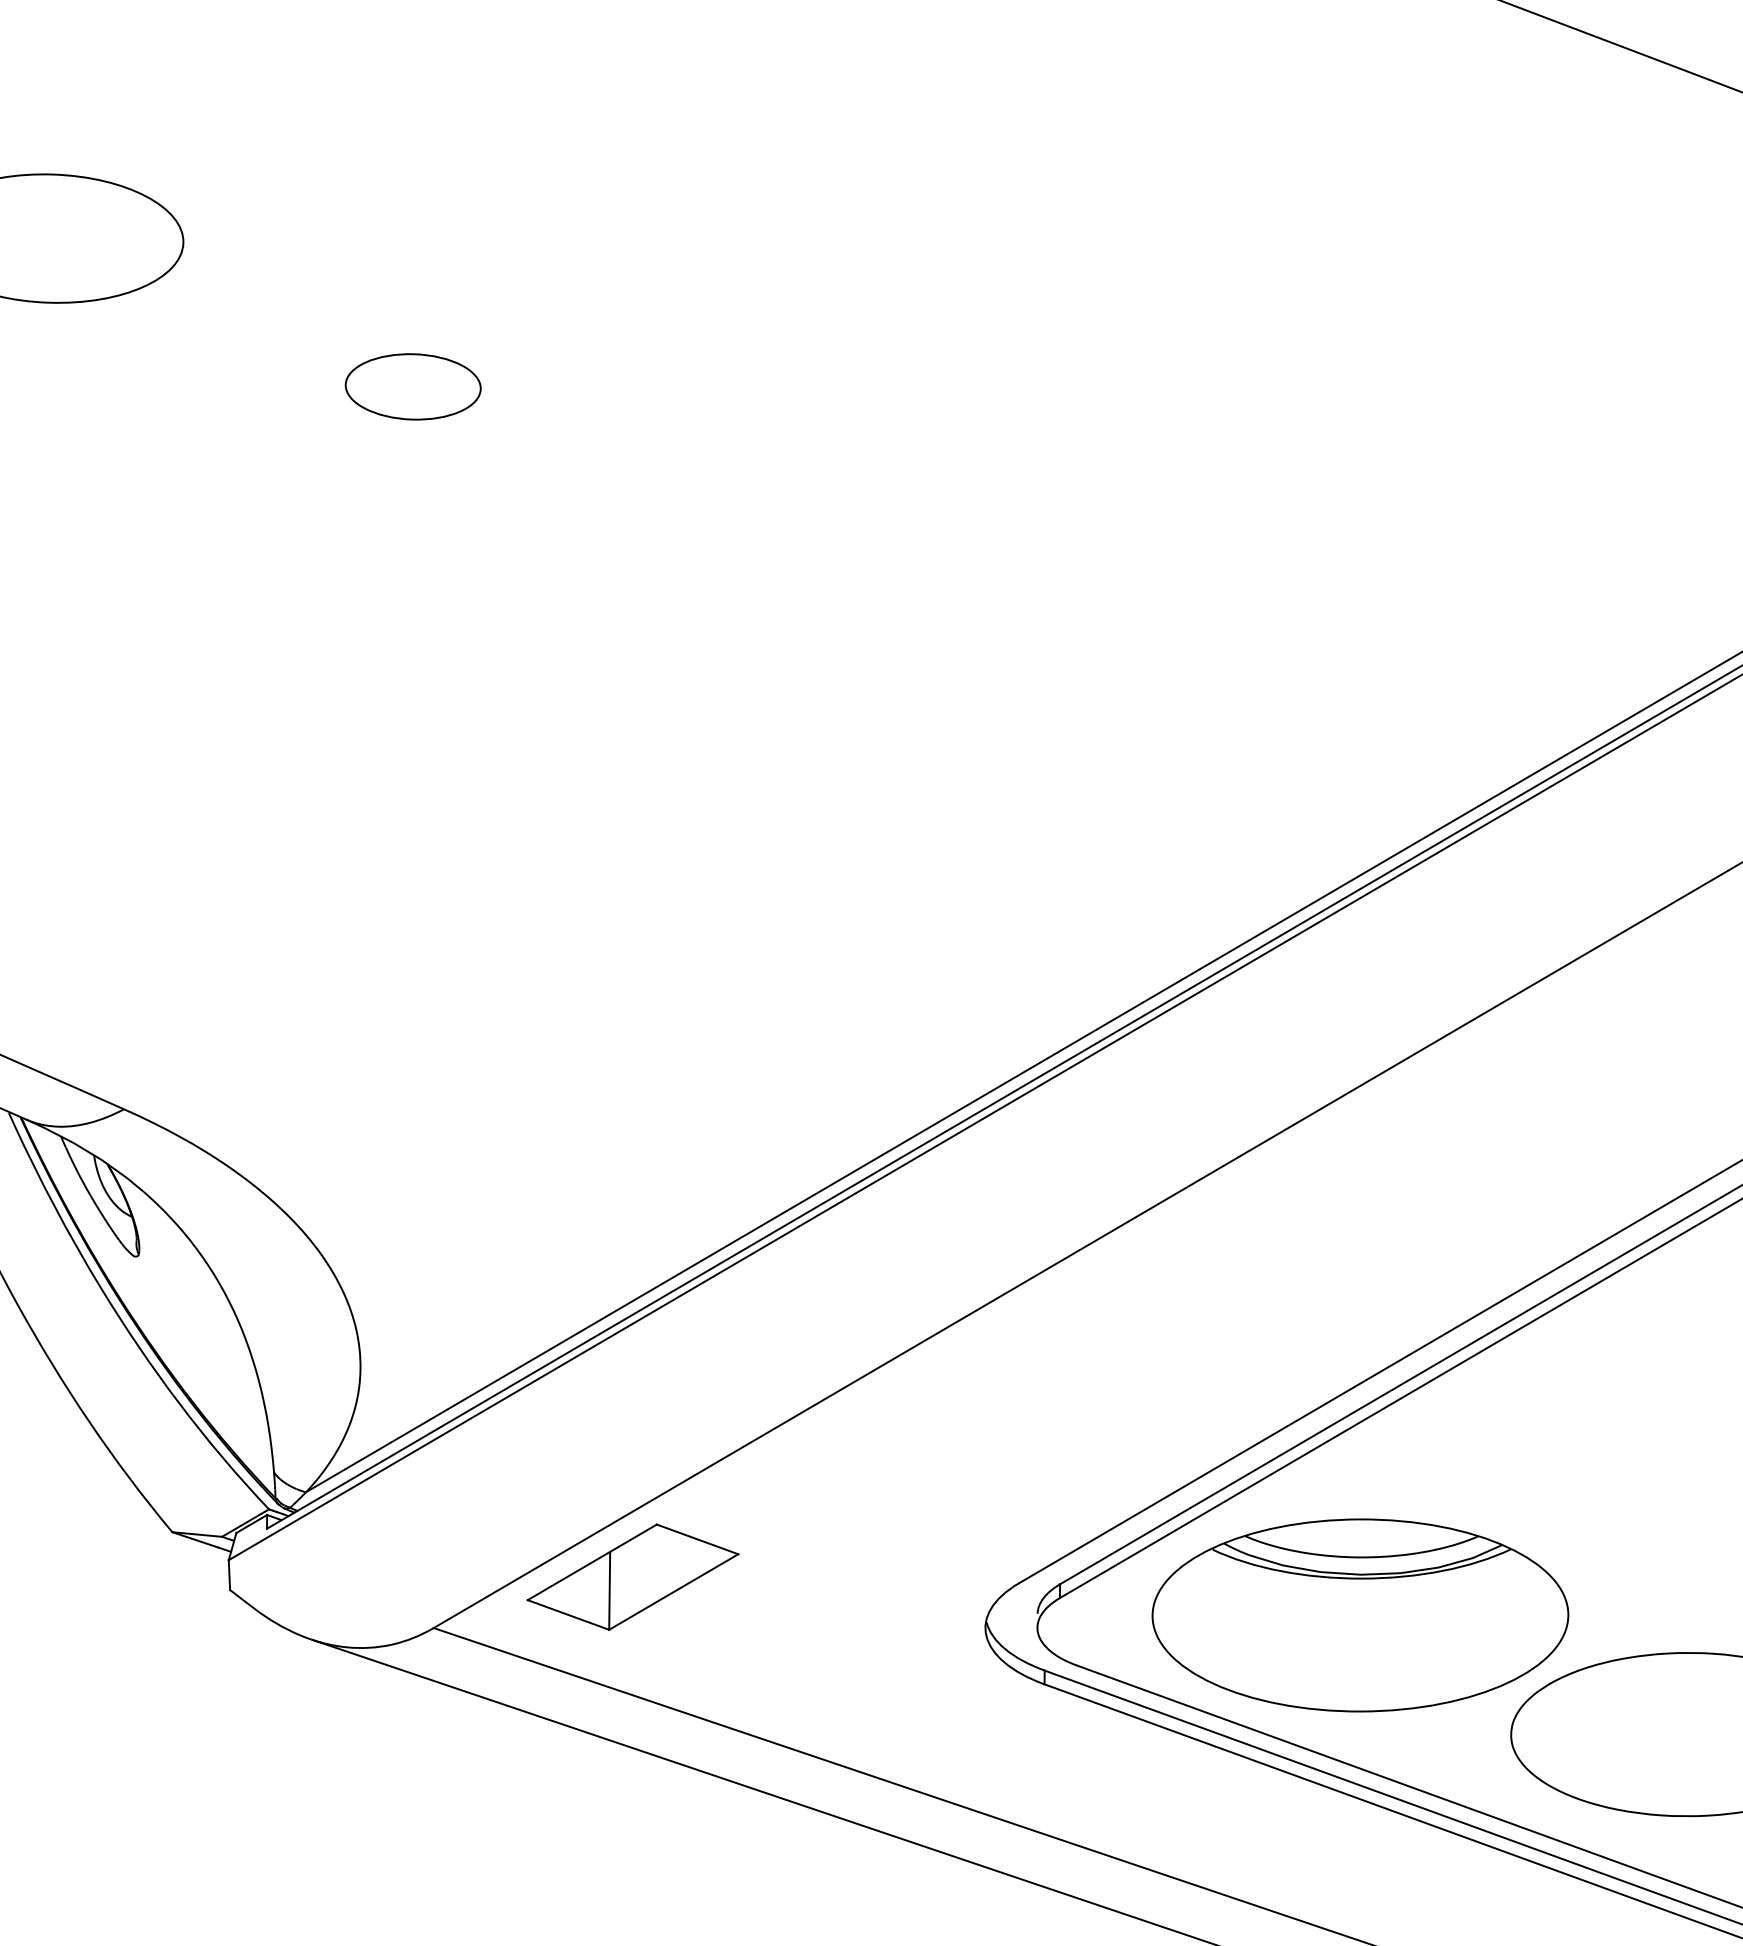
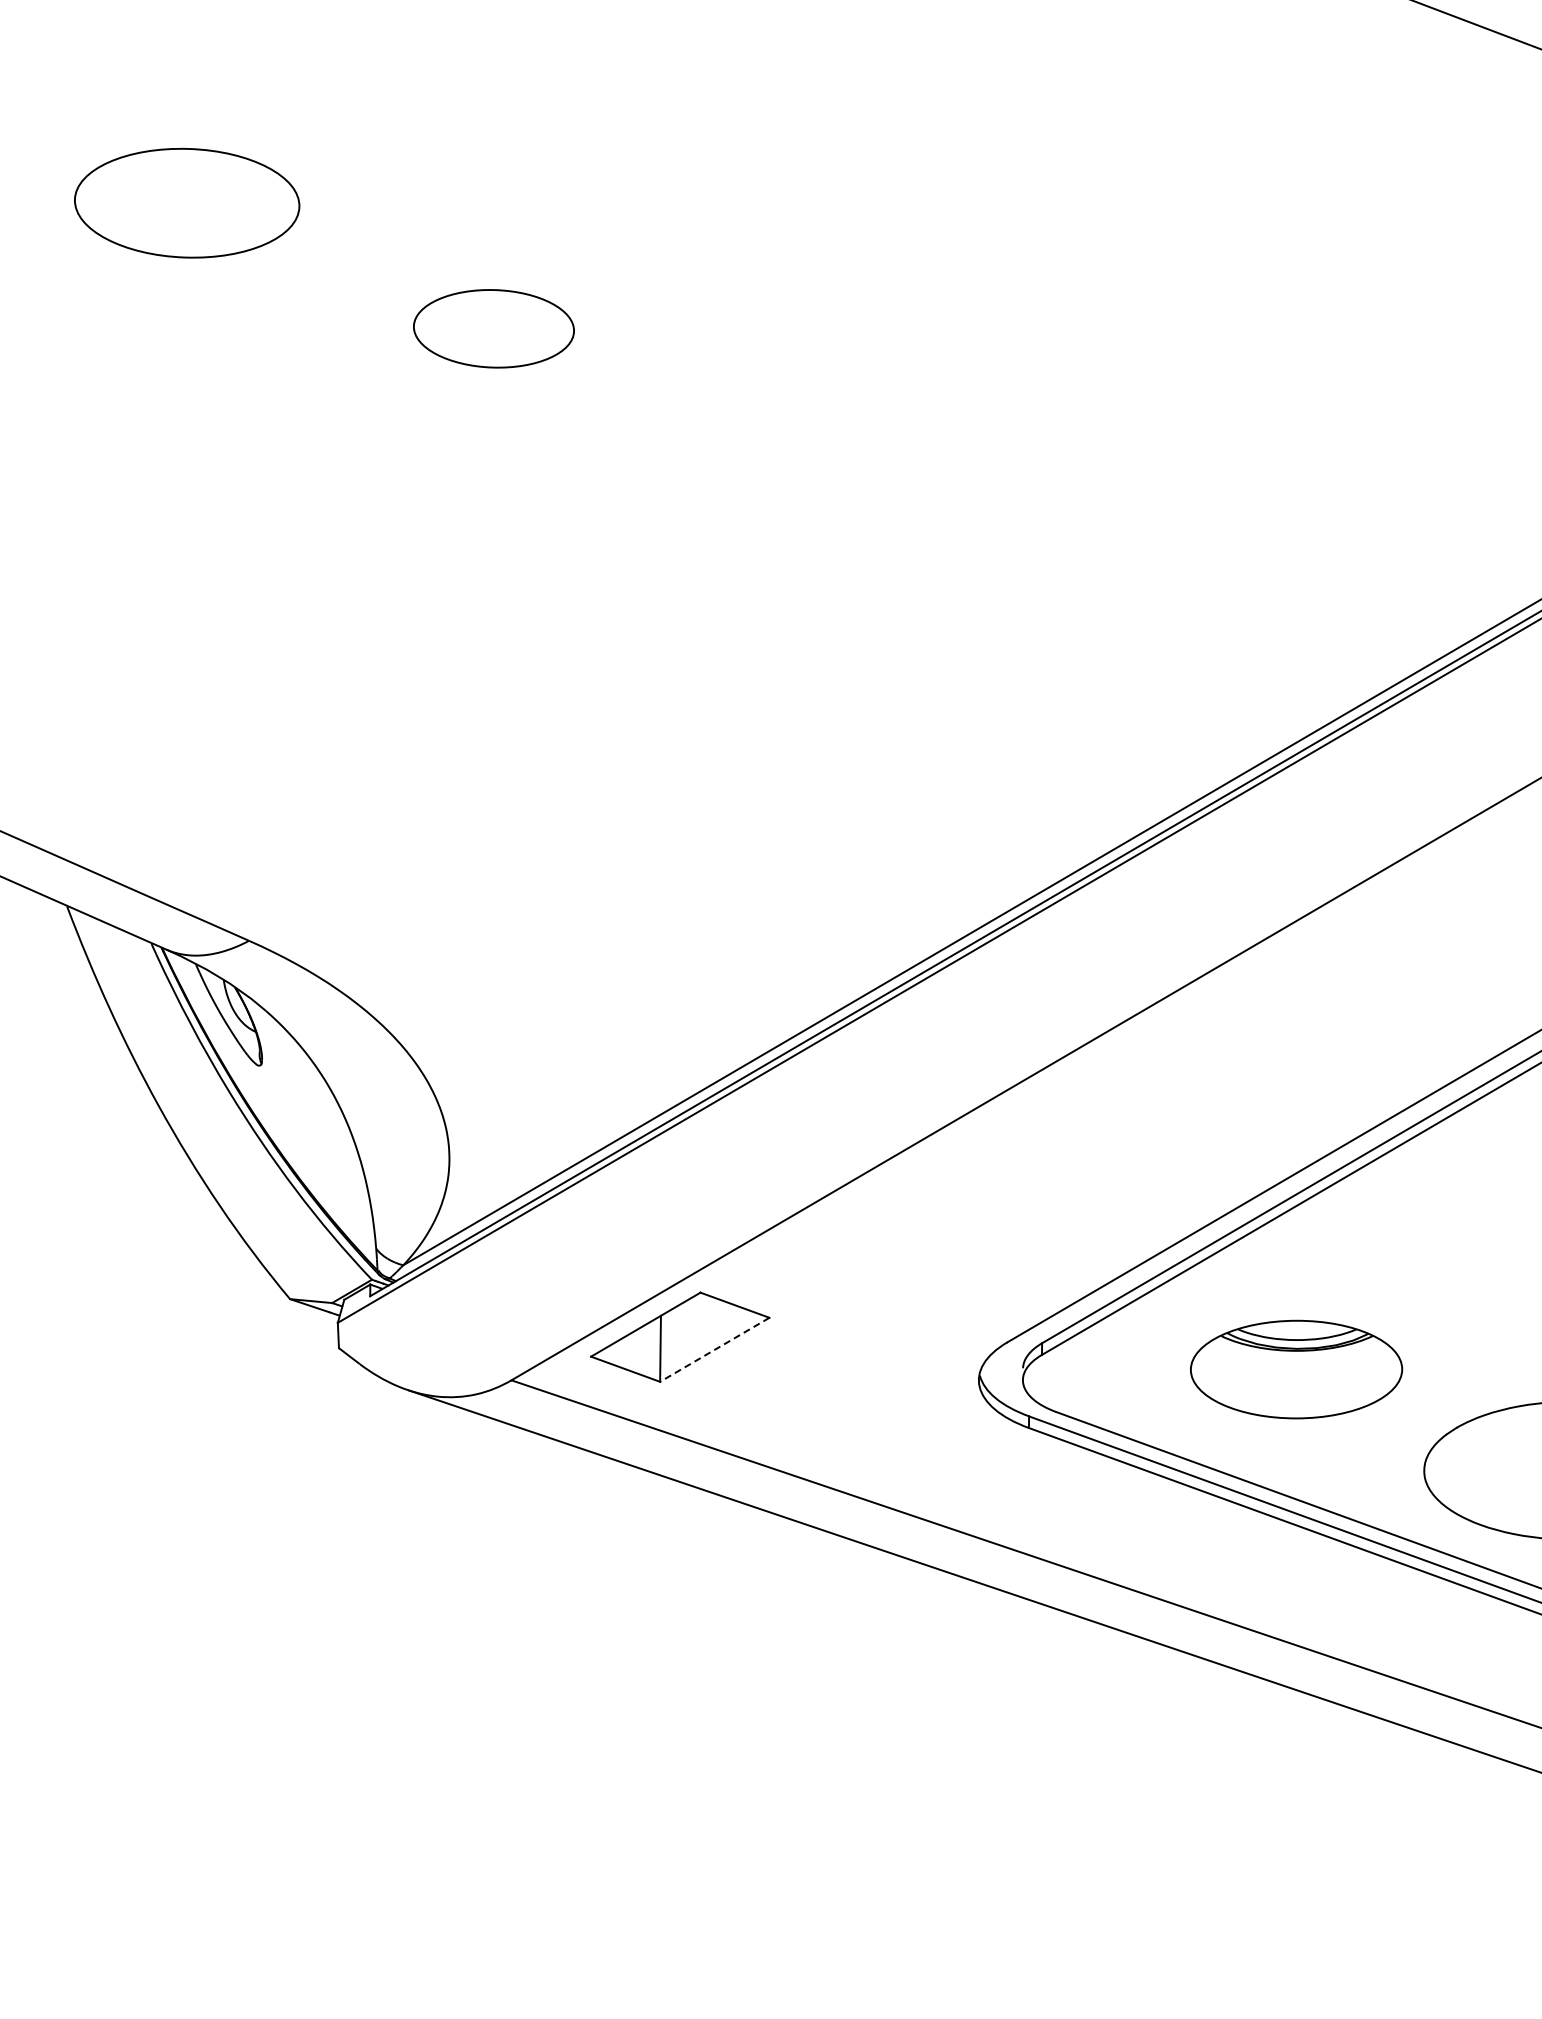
part: (413, 386) -> (494, 328), size x1.4
line: (673, 1592) -> (714, 1350), solid -> dashed
part: (1360, 1615) -> (1296, 1369), size x0.6

